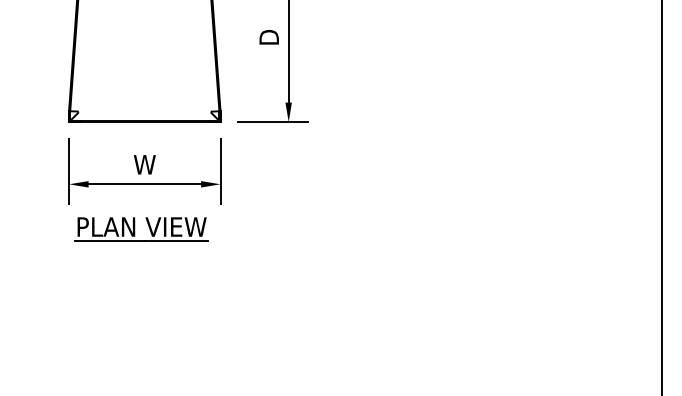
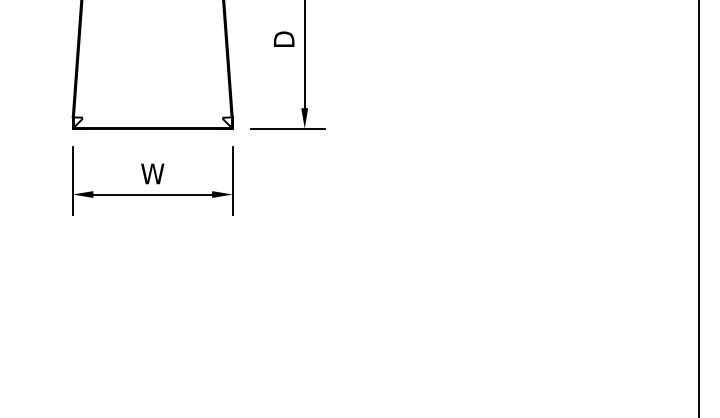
part: (141, 229) -> (149, 242), removed

